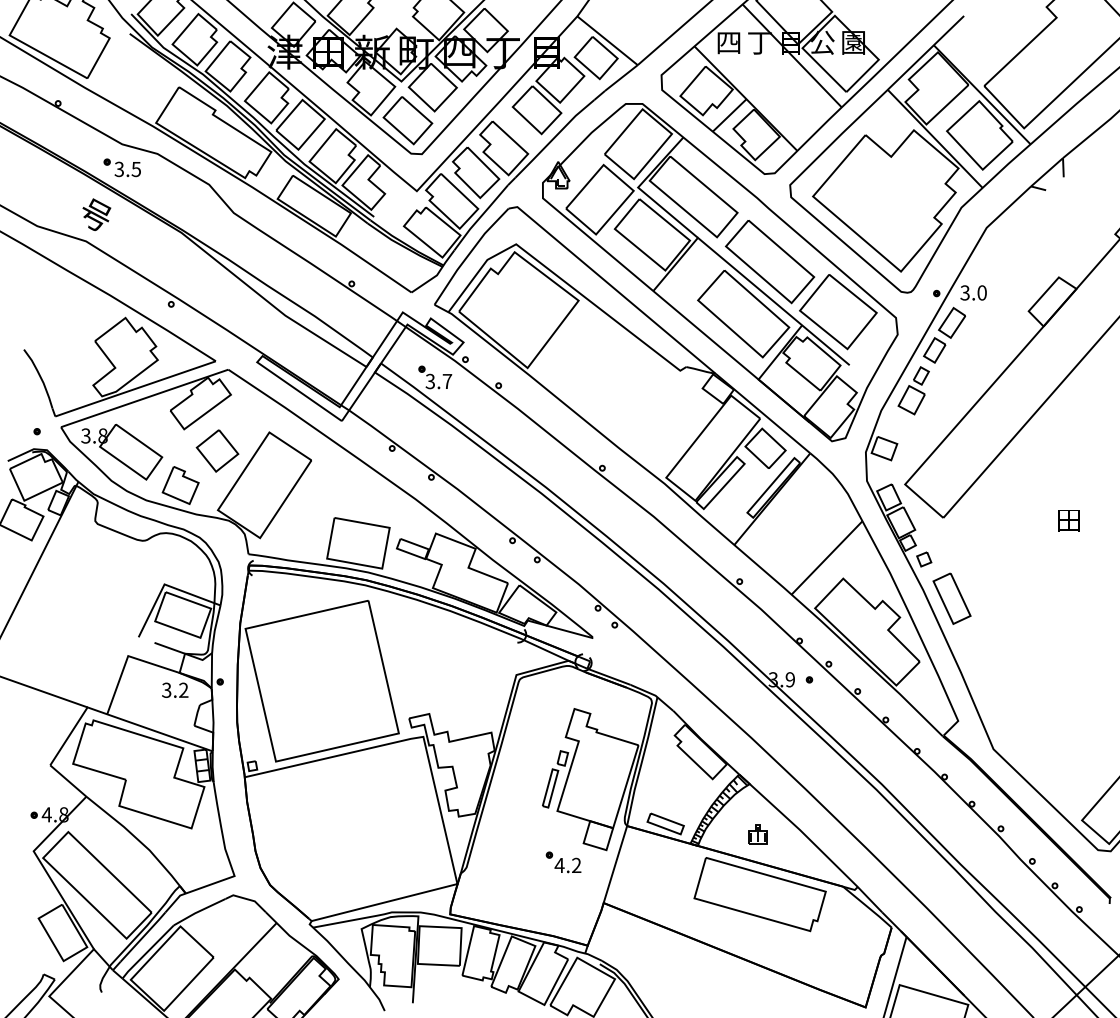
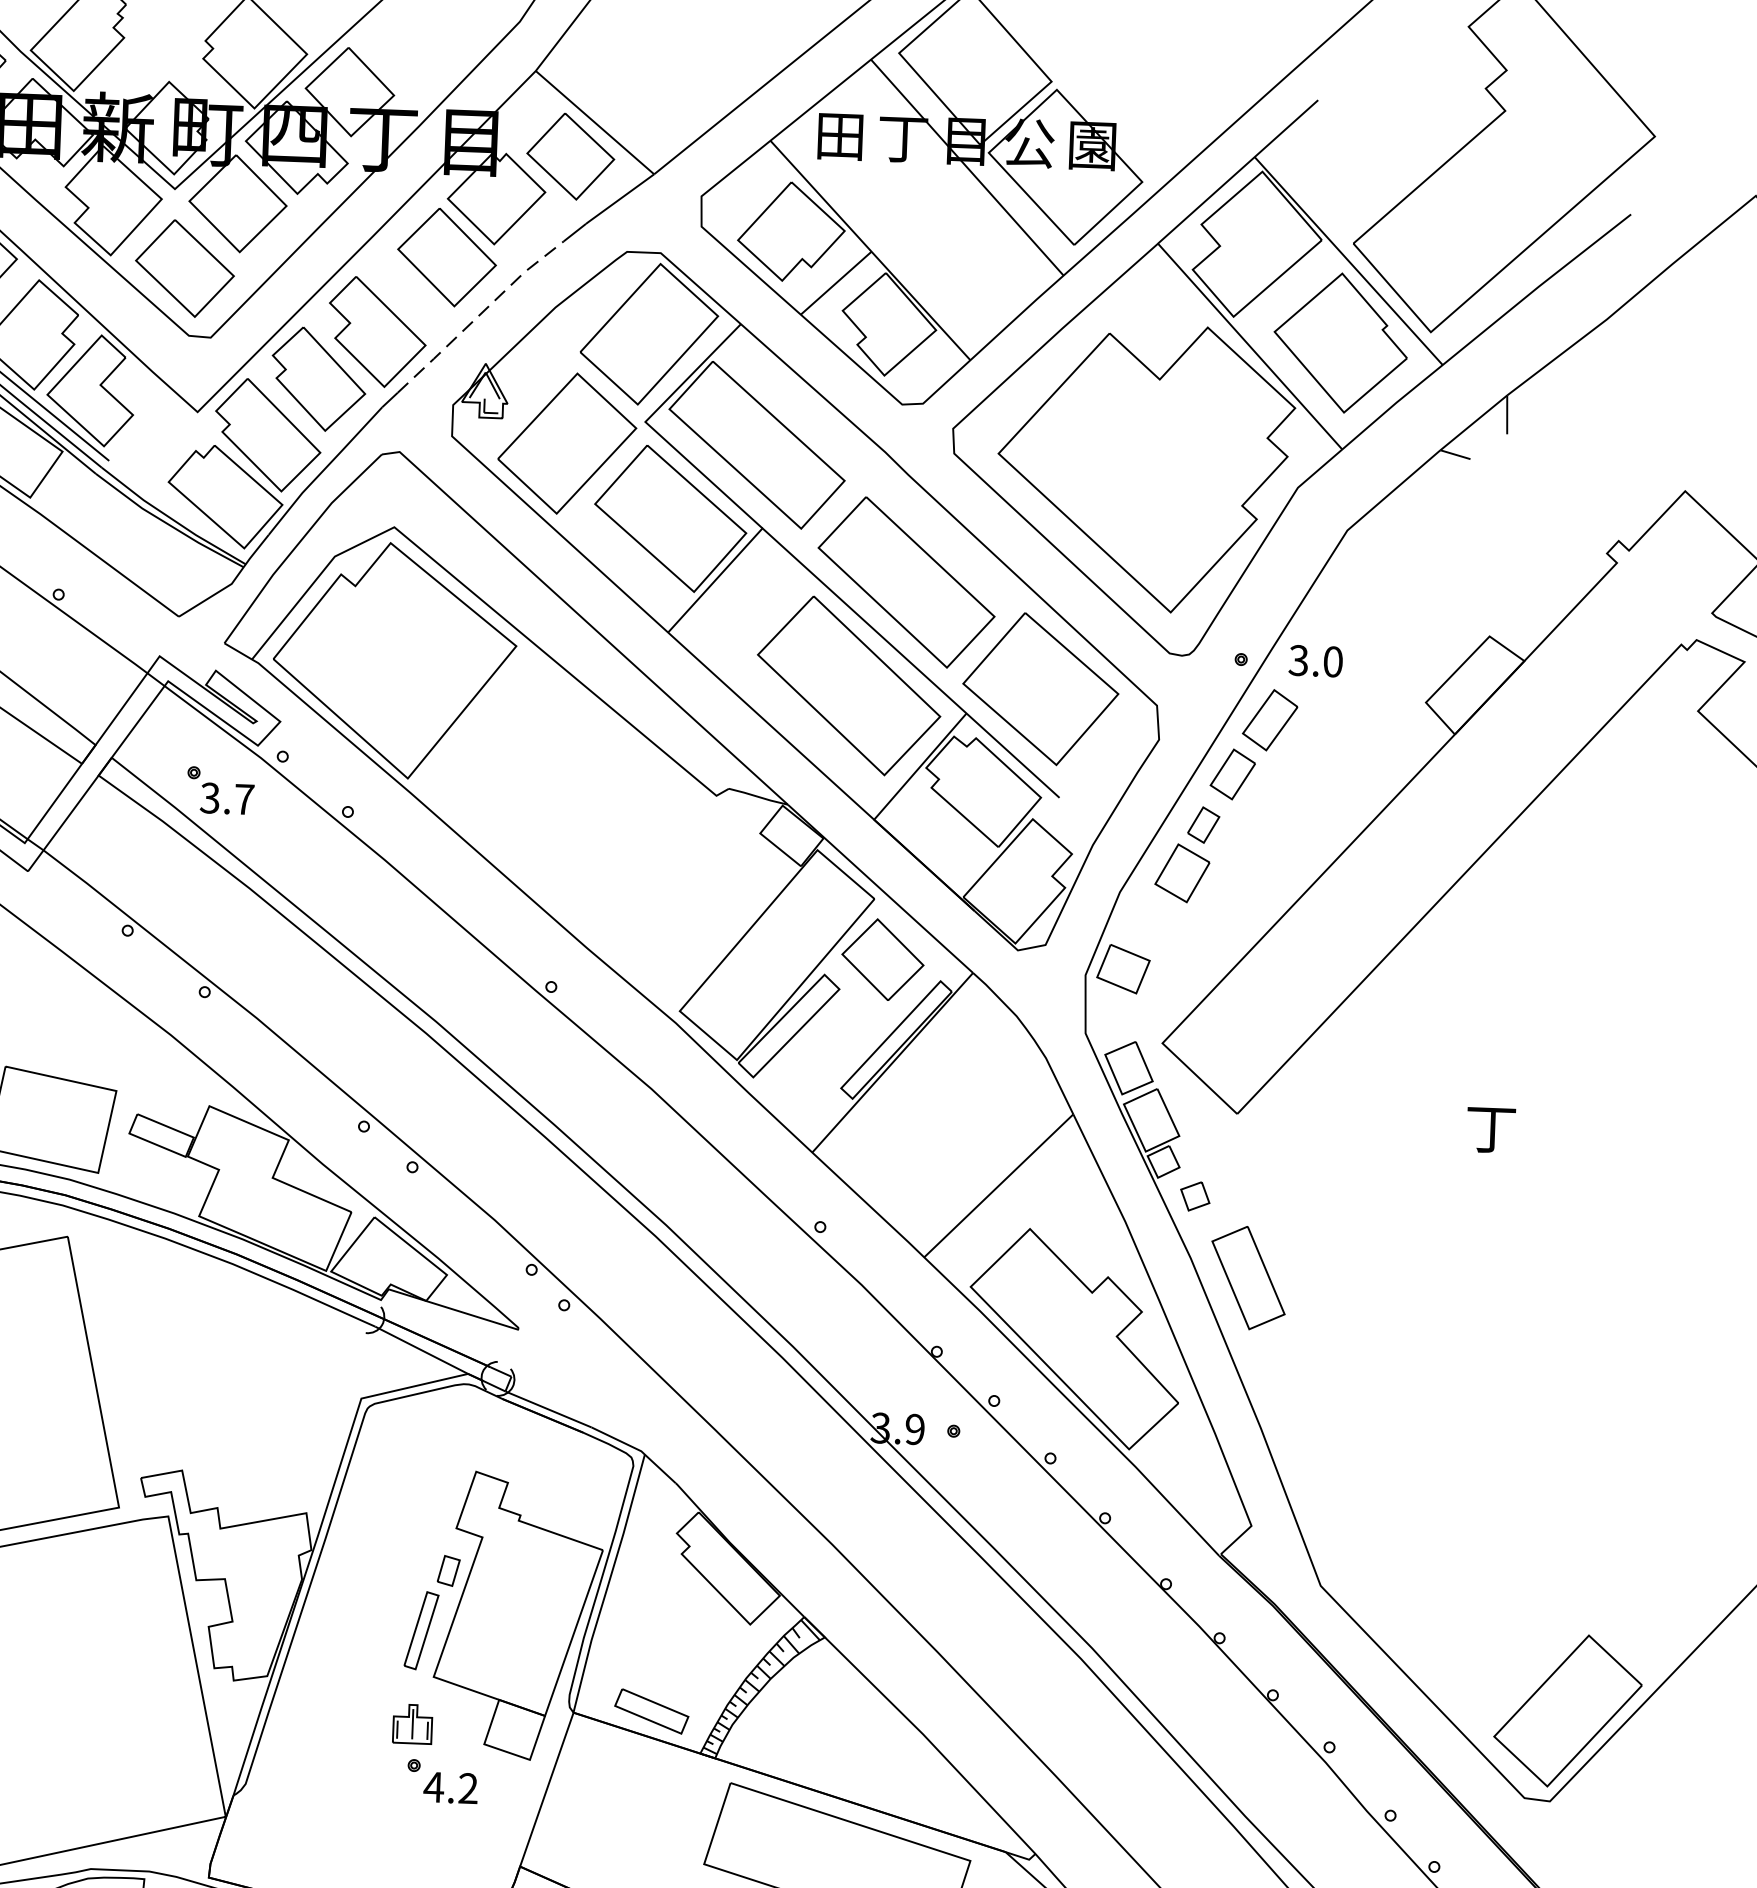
text: (728, 43) -> (839, 137), 四 -> 田
line: (554, 137) -> (480, 314), solid -> dashed
text: (1068, 521) -> (1490, 1130), 田 -> 丁
part: (757, 834) -> (411, 1723), moved

